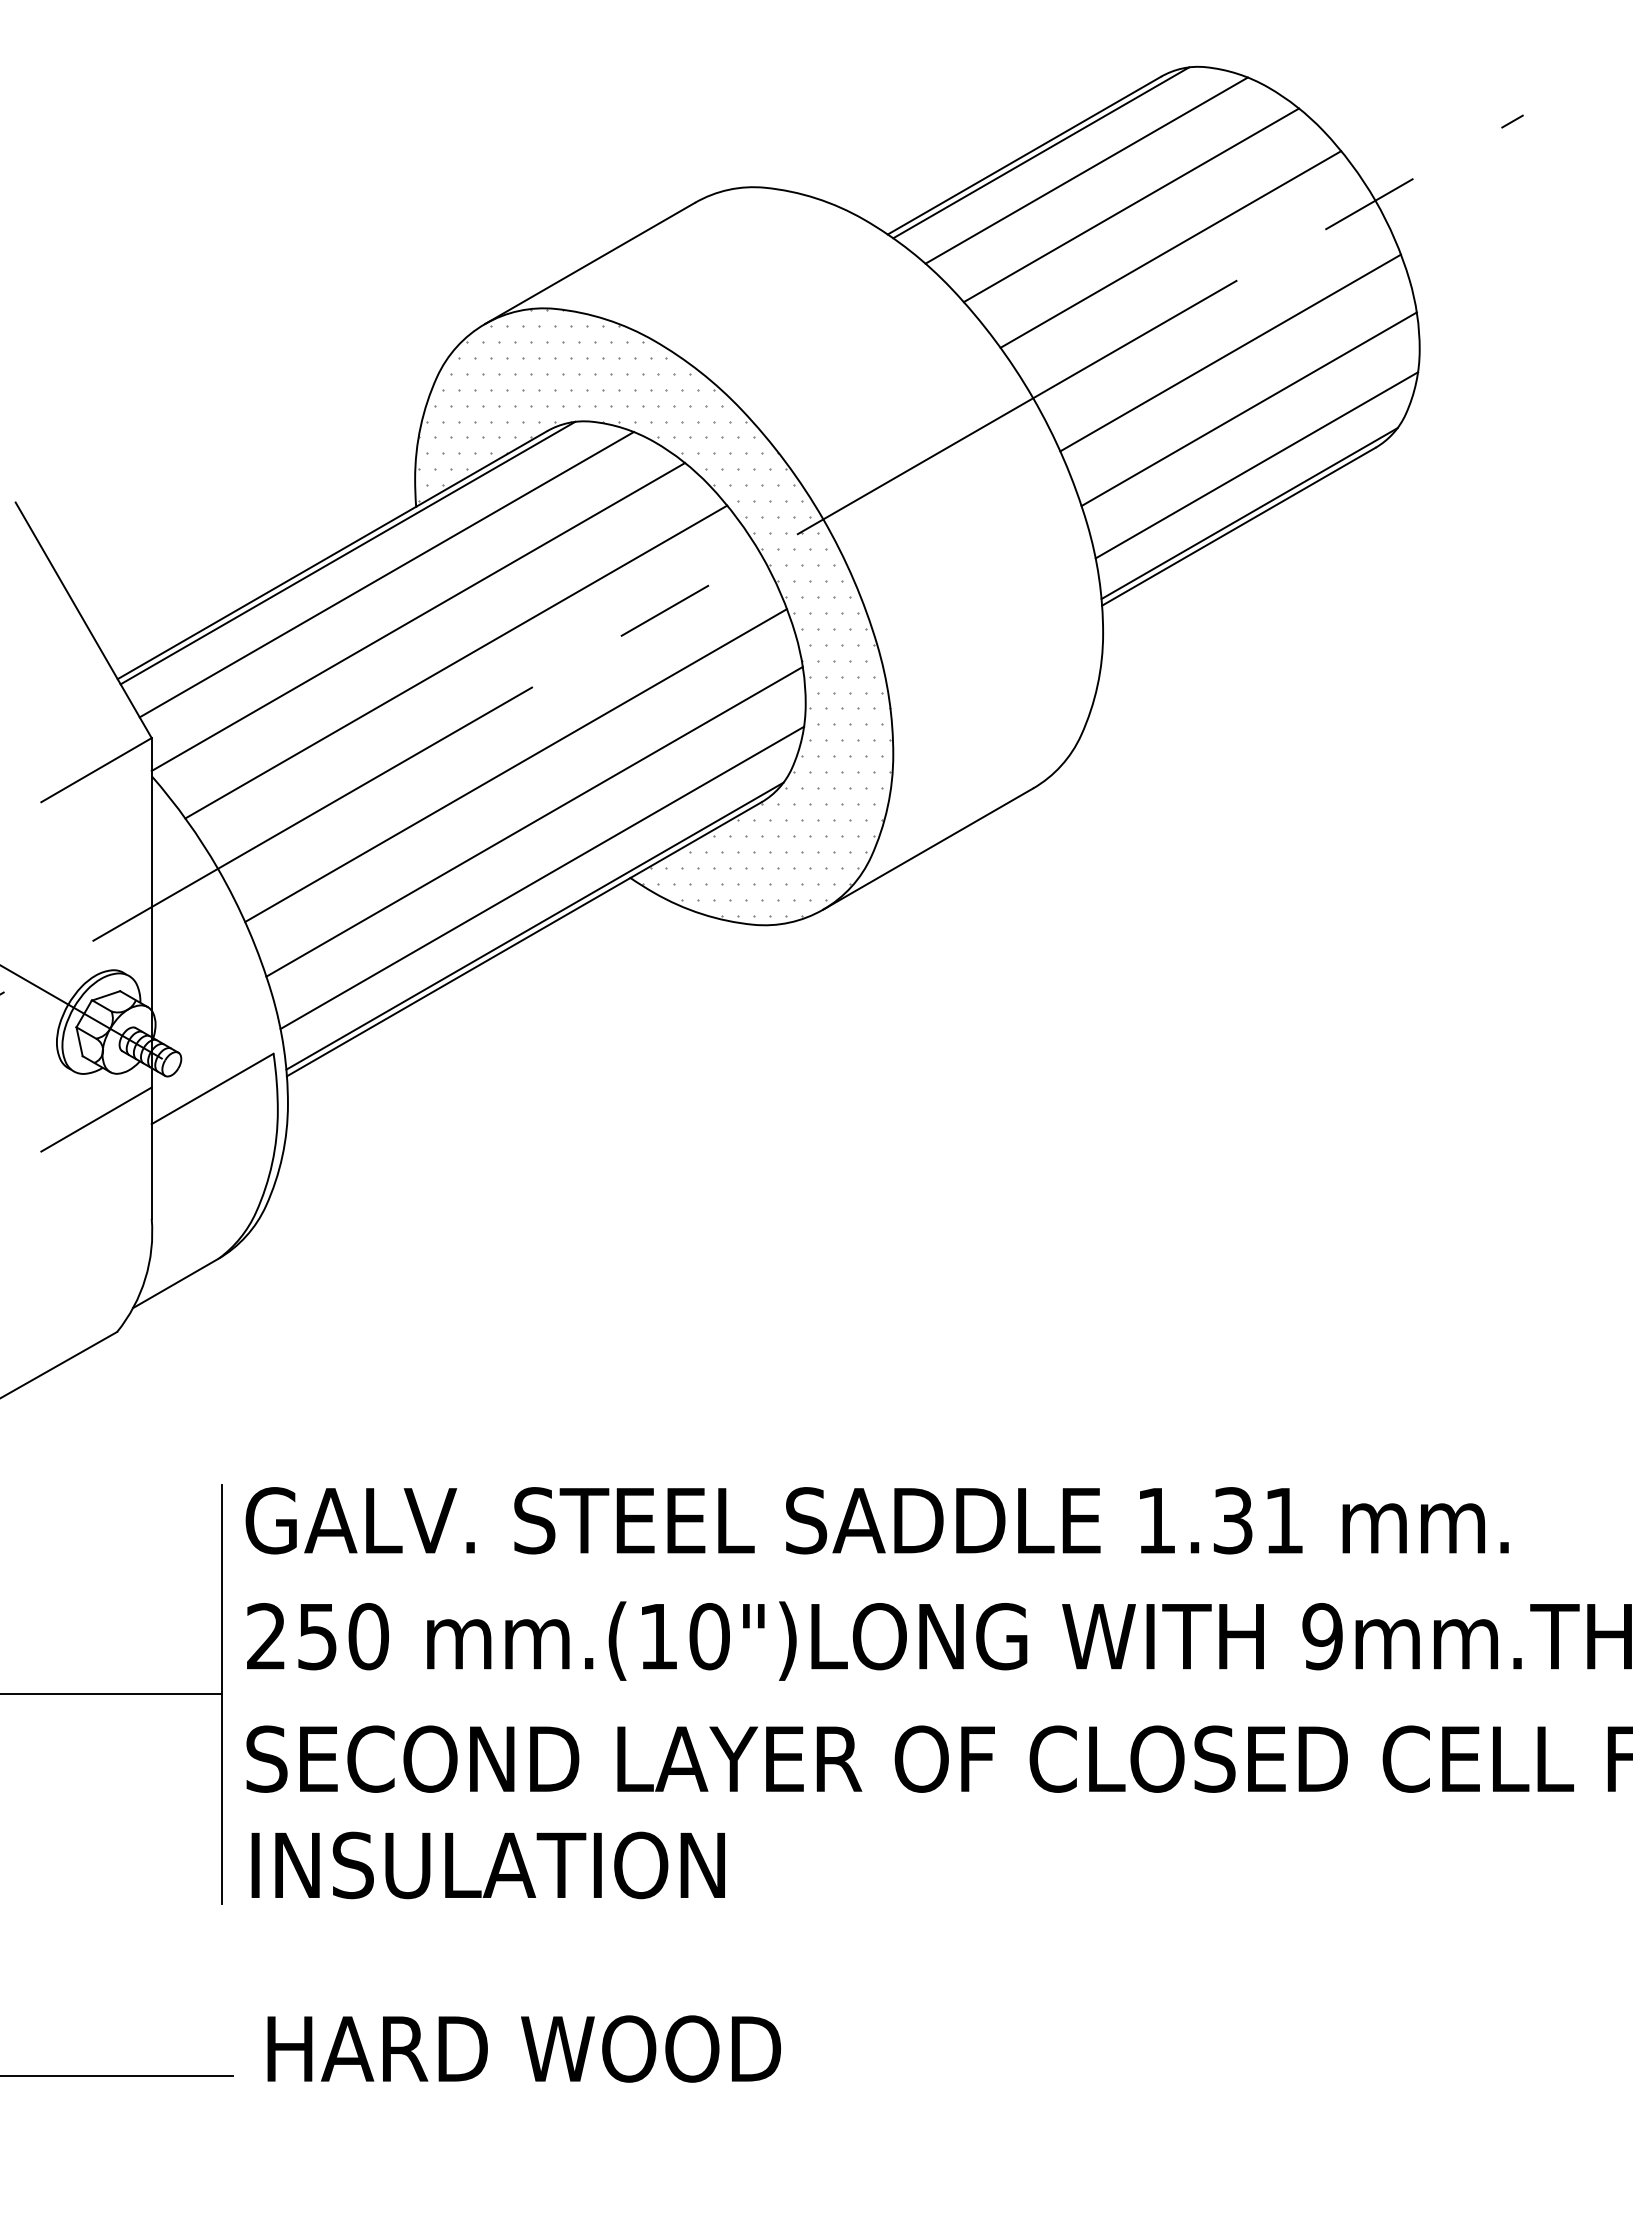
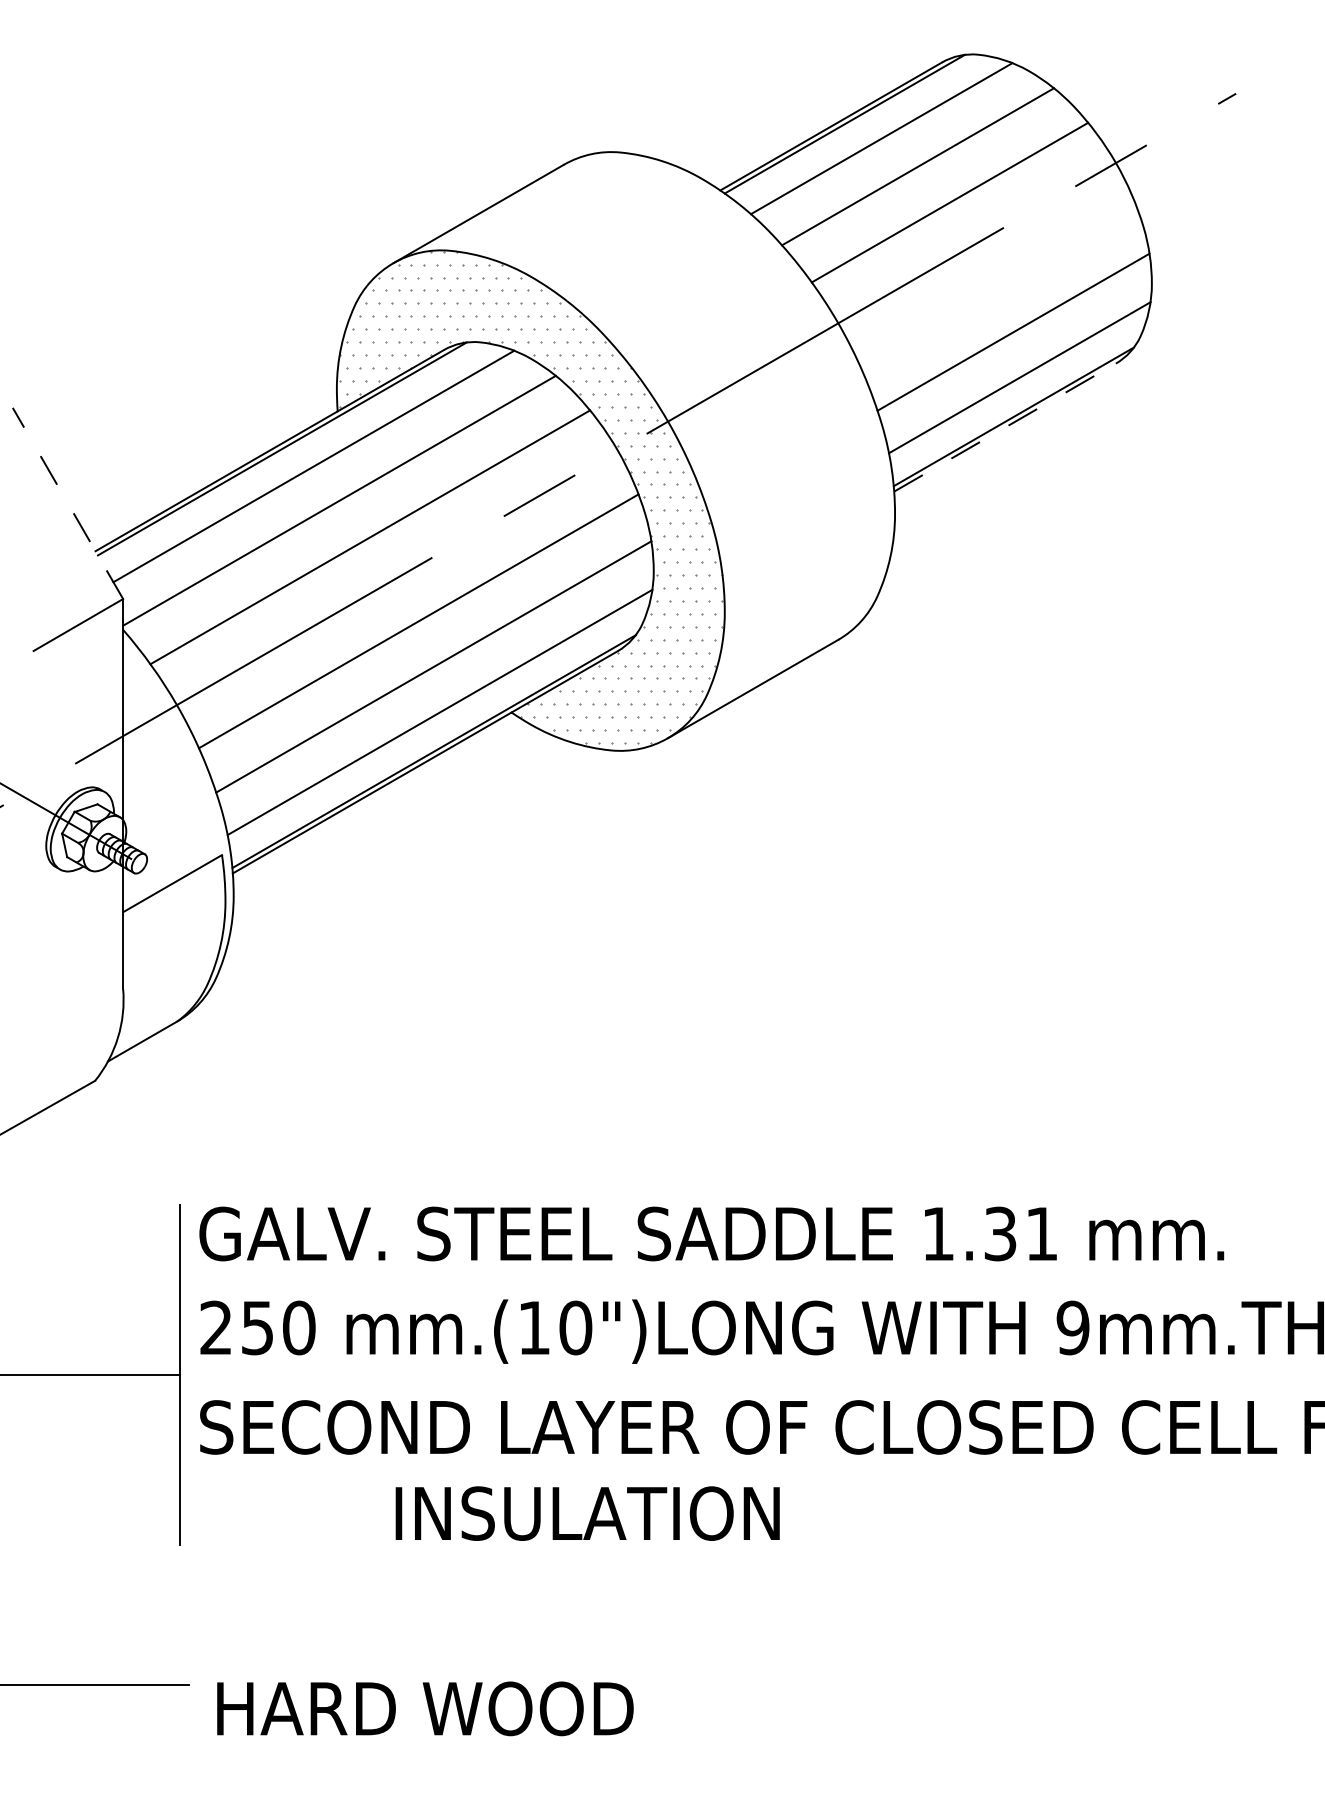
line: (1230, 352) -> (998, 286), removed
line: (1238, 526) -> (1004, 427), solid -> dashed
line: (83, 619) -> (67, 502), solid -> dashed
line: (96, 1119) -> (78, 908), removed
text: (487, 1865) -> (587, 1513), moved
text: (523, 2048) -> (424, 1708), moved

